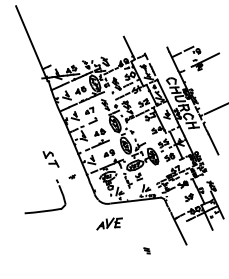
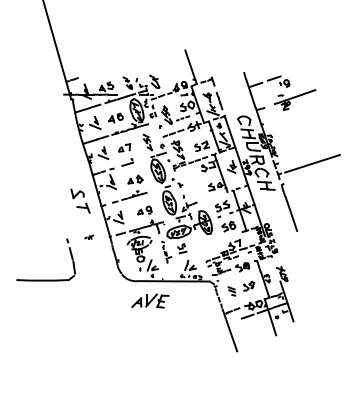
part: (50, 158) -> (80, 200), moved
part: (109, 223) -> (150, 300), moved
part: (146, 250) -> (231, 291), moved

